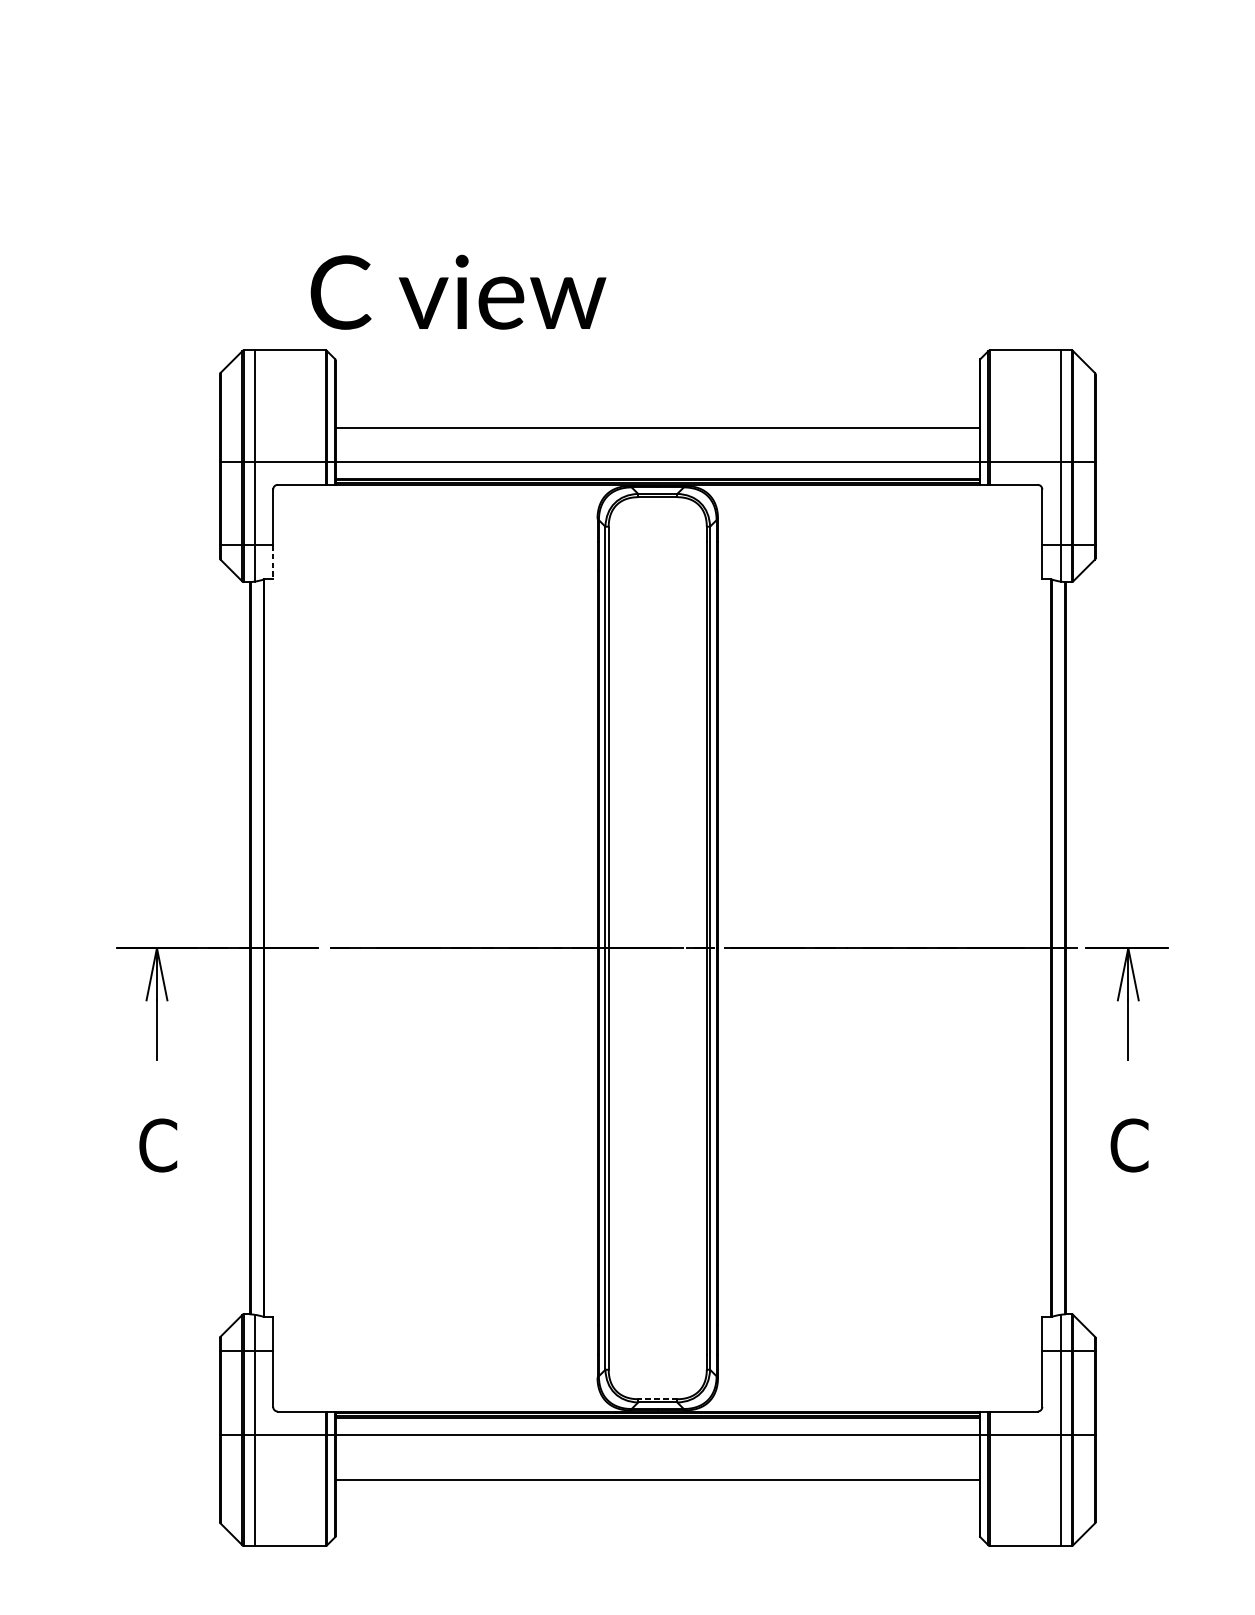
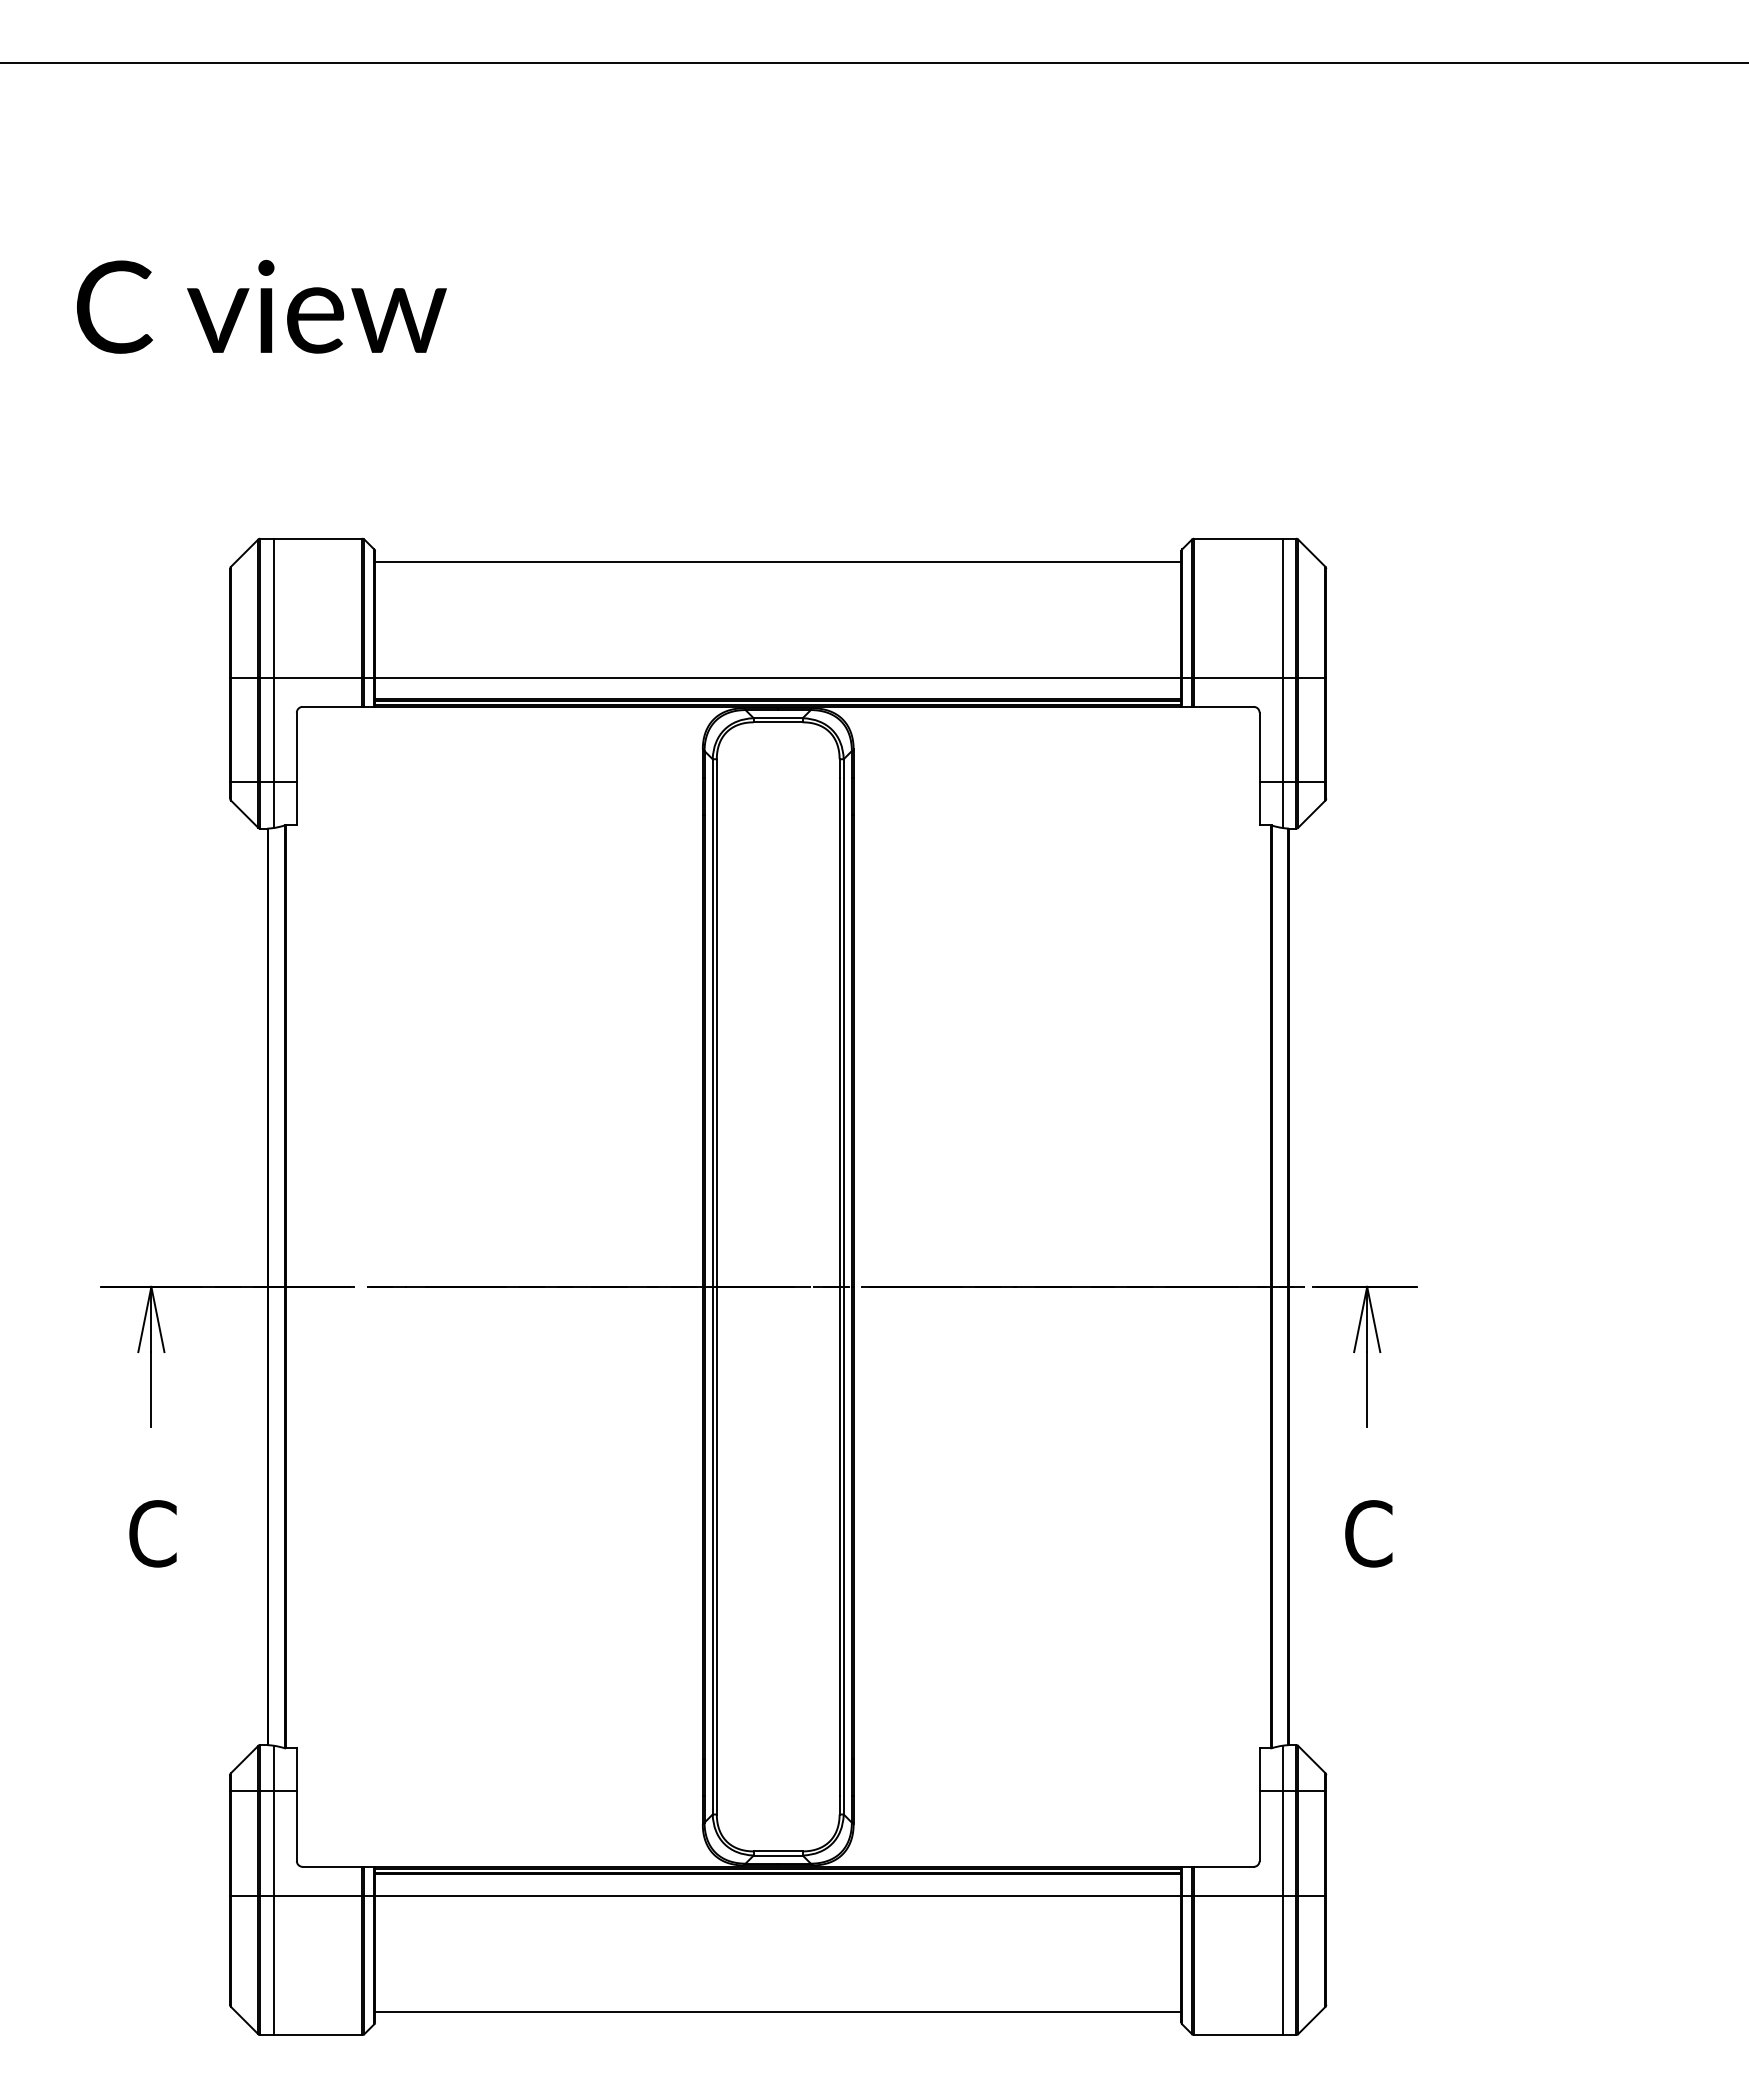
text: (458, 292) -> (261, 306), moved
line: (657, 427) -> (778, 561), moved
line: (272, 562) -> (296, 803), dashed -> solid
line: (657, 1399) -> (777, 1851), dashed -> solid
line: (657, 1479) -> (778, 2011), moved

